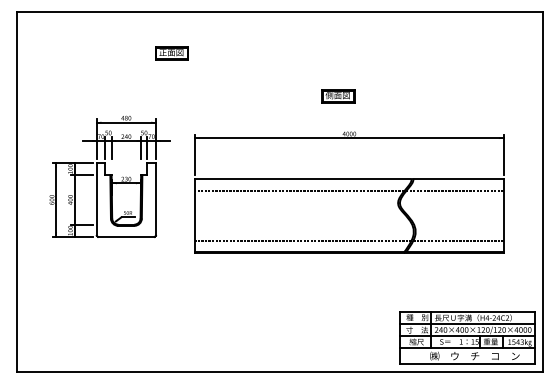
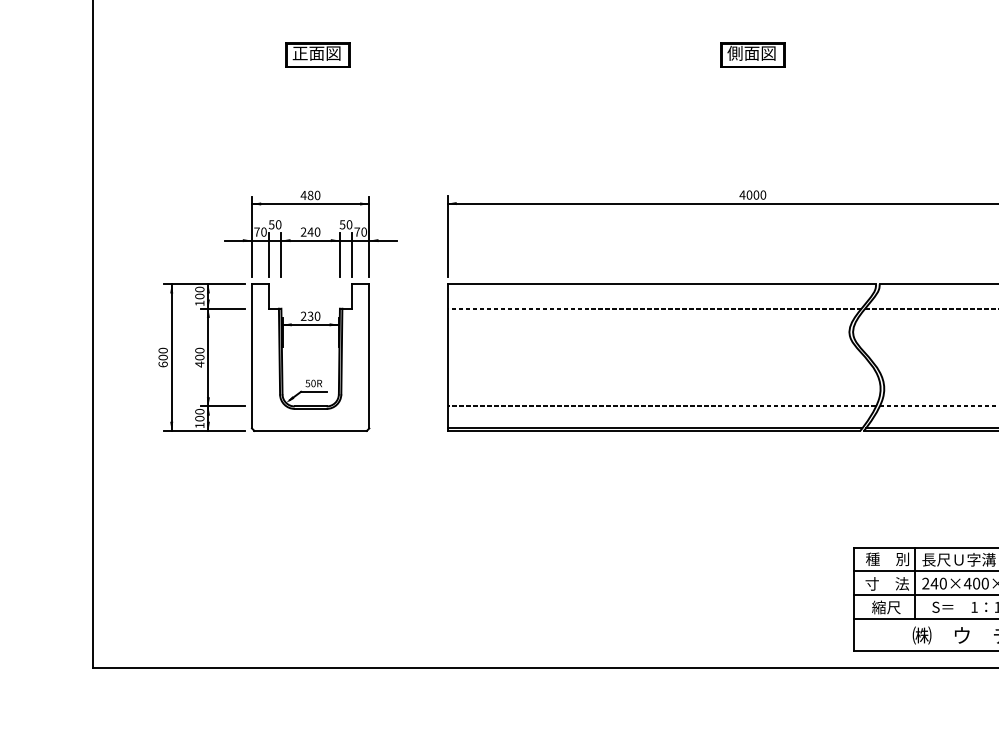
part: (171, 53) -> (316, 55), moved
part: (338, 96) -> (753, 55), moved
part: (109, 176) -> (277, 311), moved

